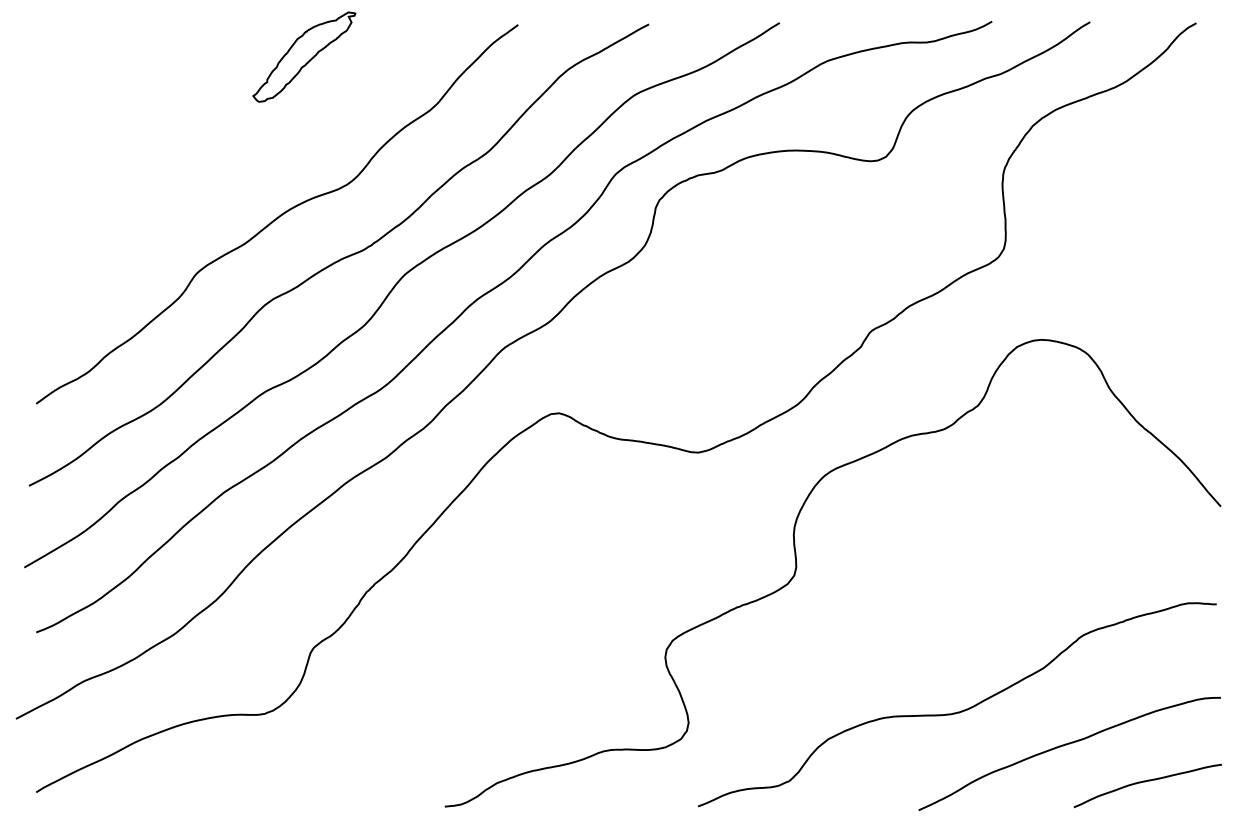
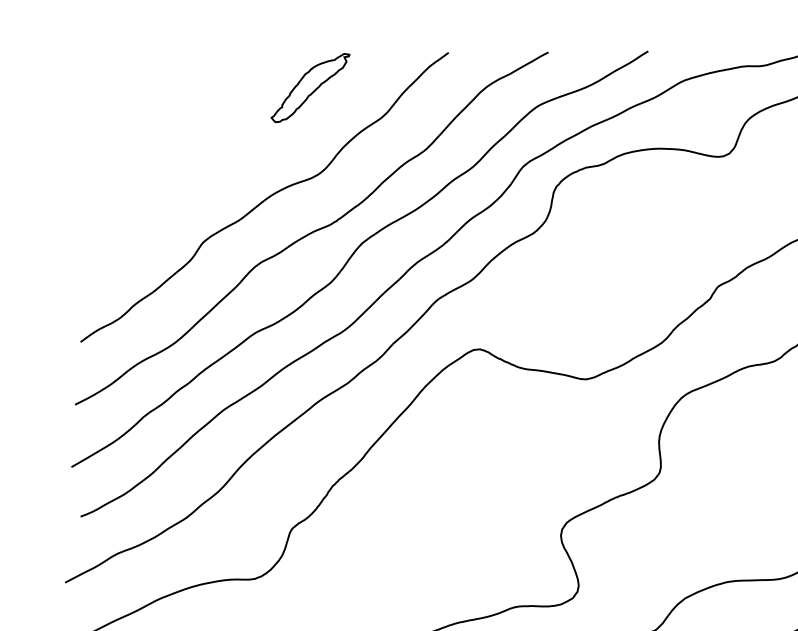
part: (304, 56) -> (310, 87), moved

